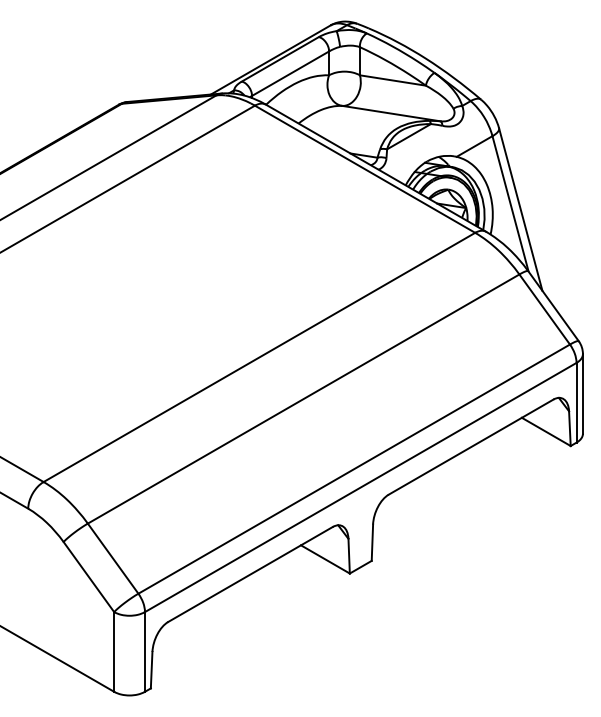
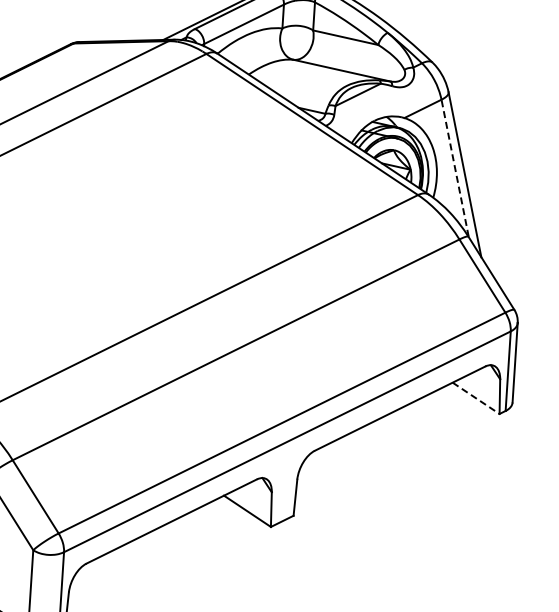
line: (510, 203) -> (455, 168), solid -> dashed
line: (546, 432) -> (476, 398), solid -> dashed

